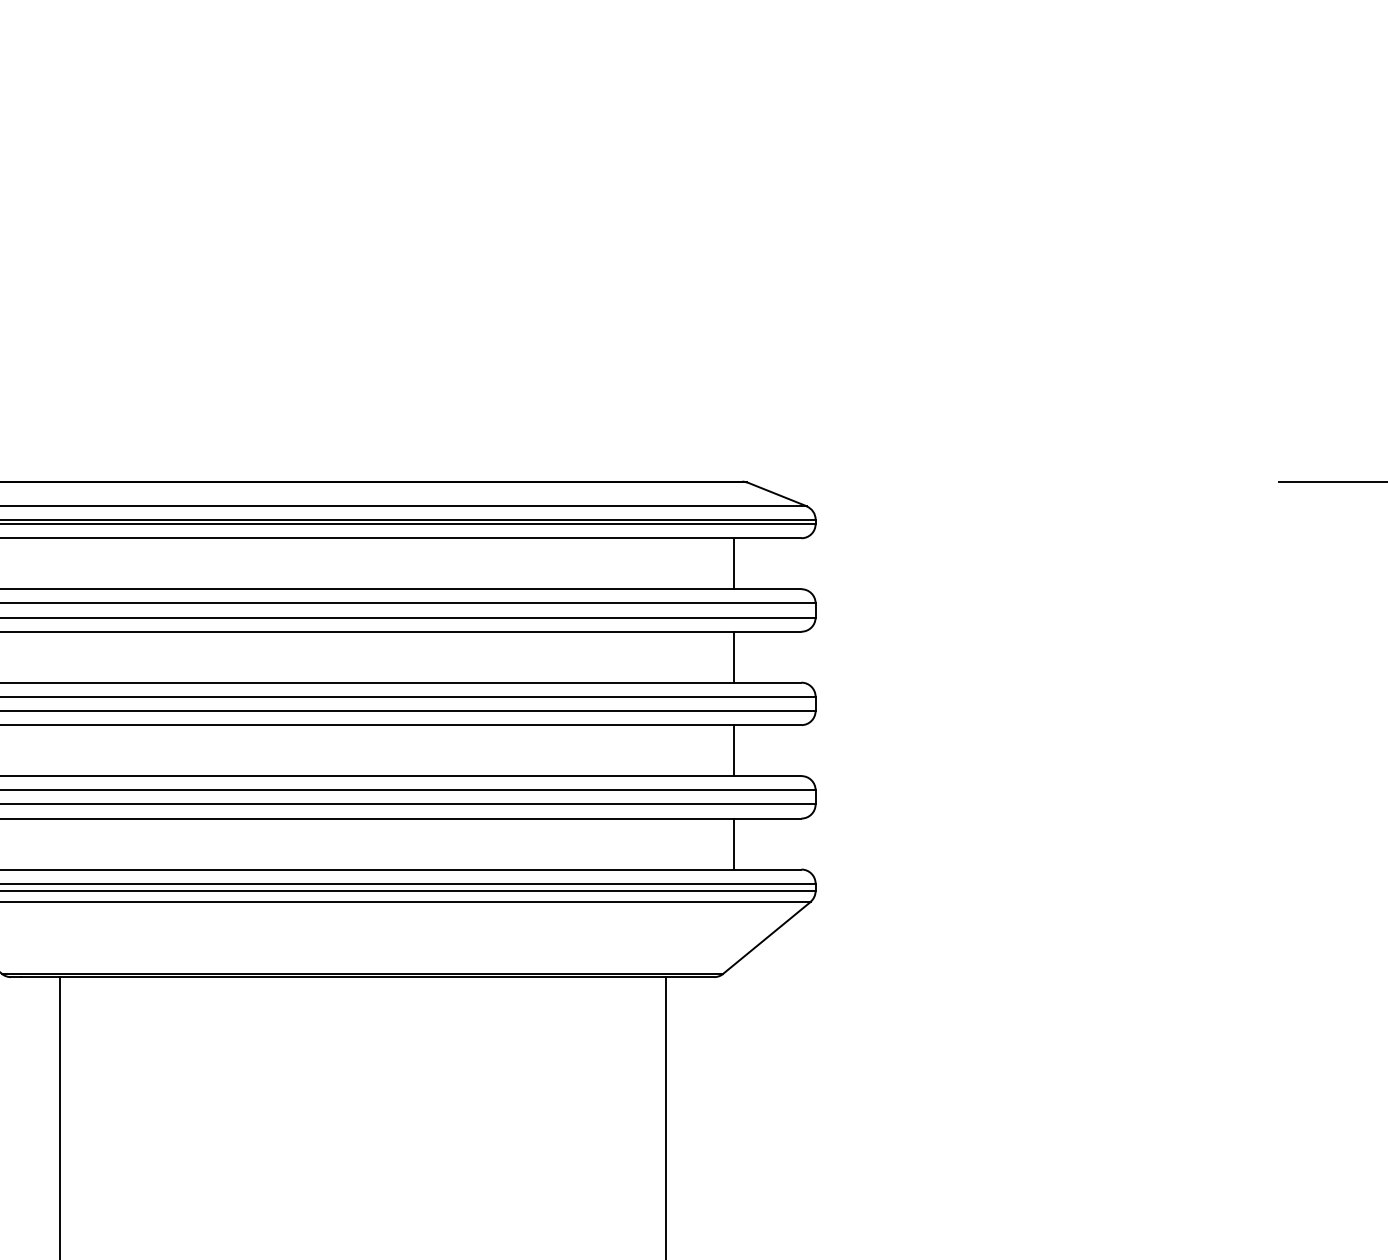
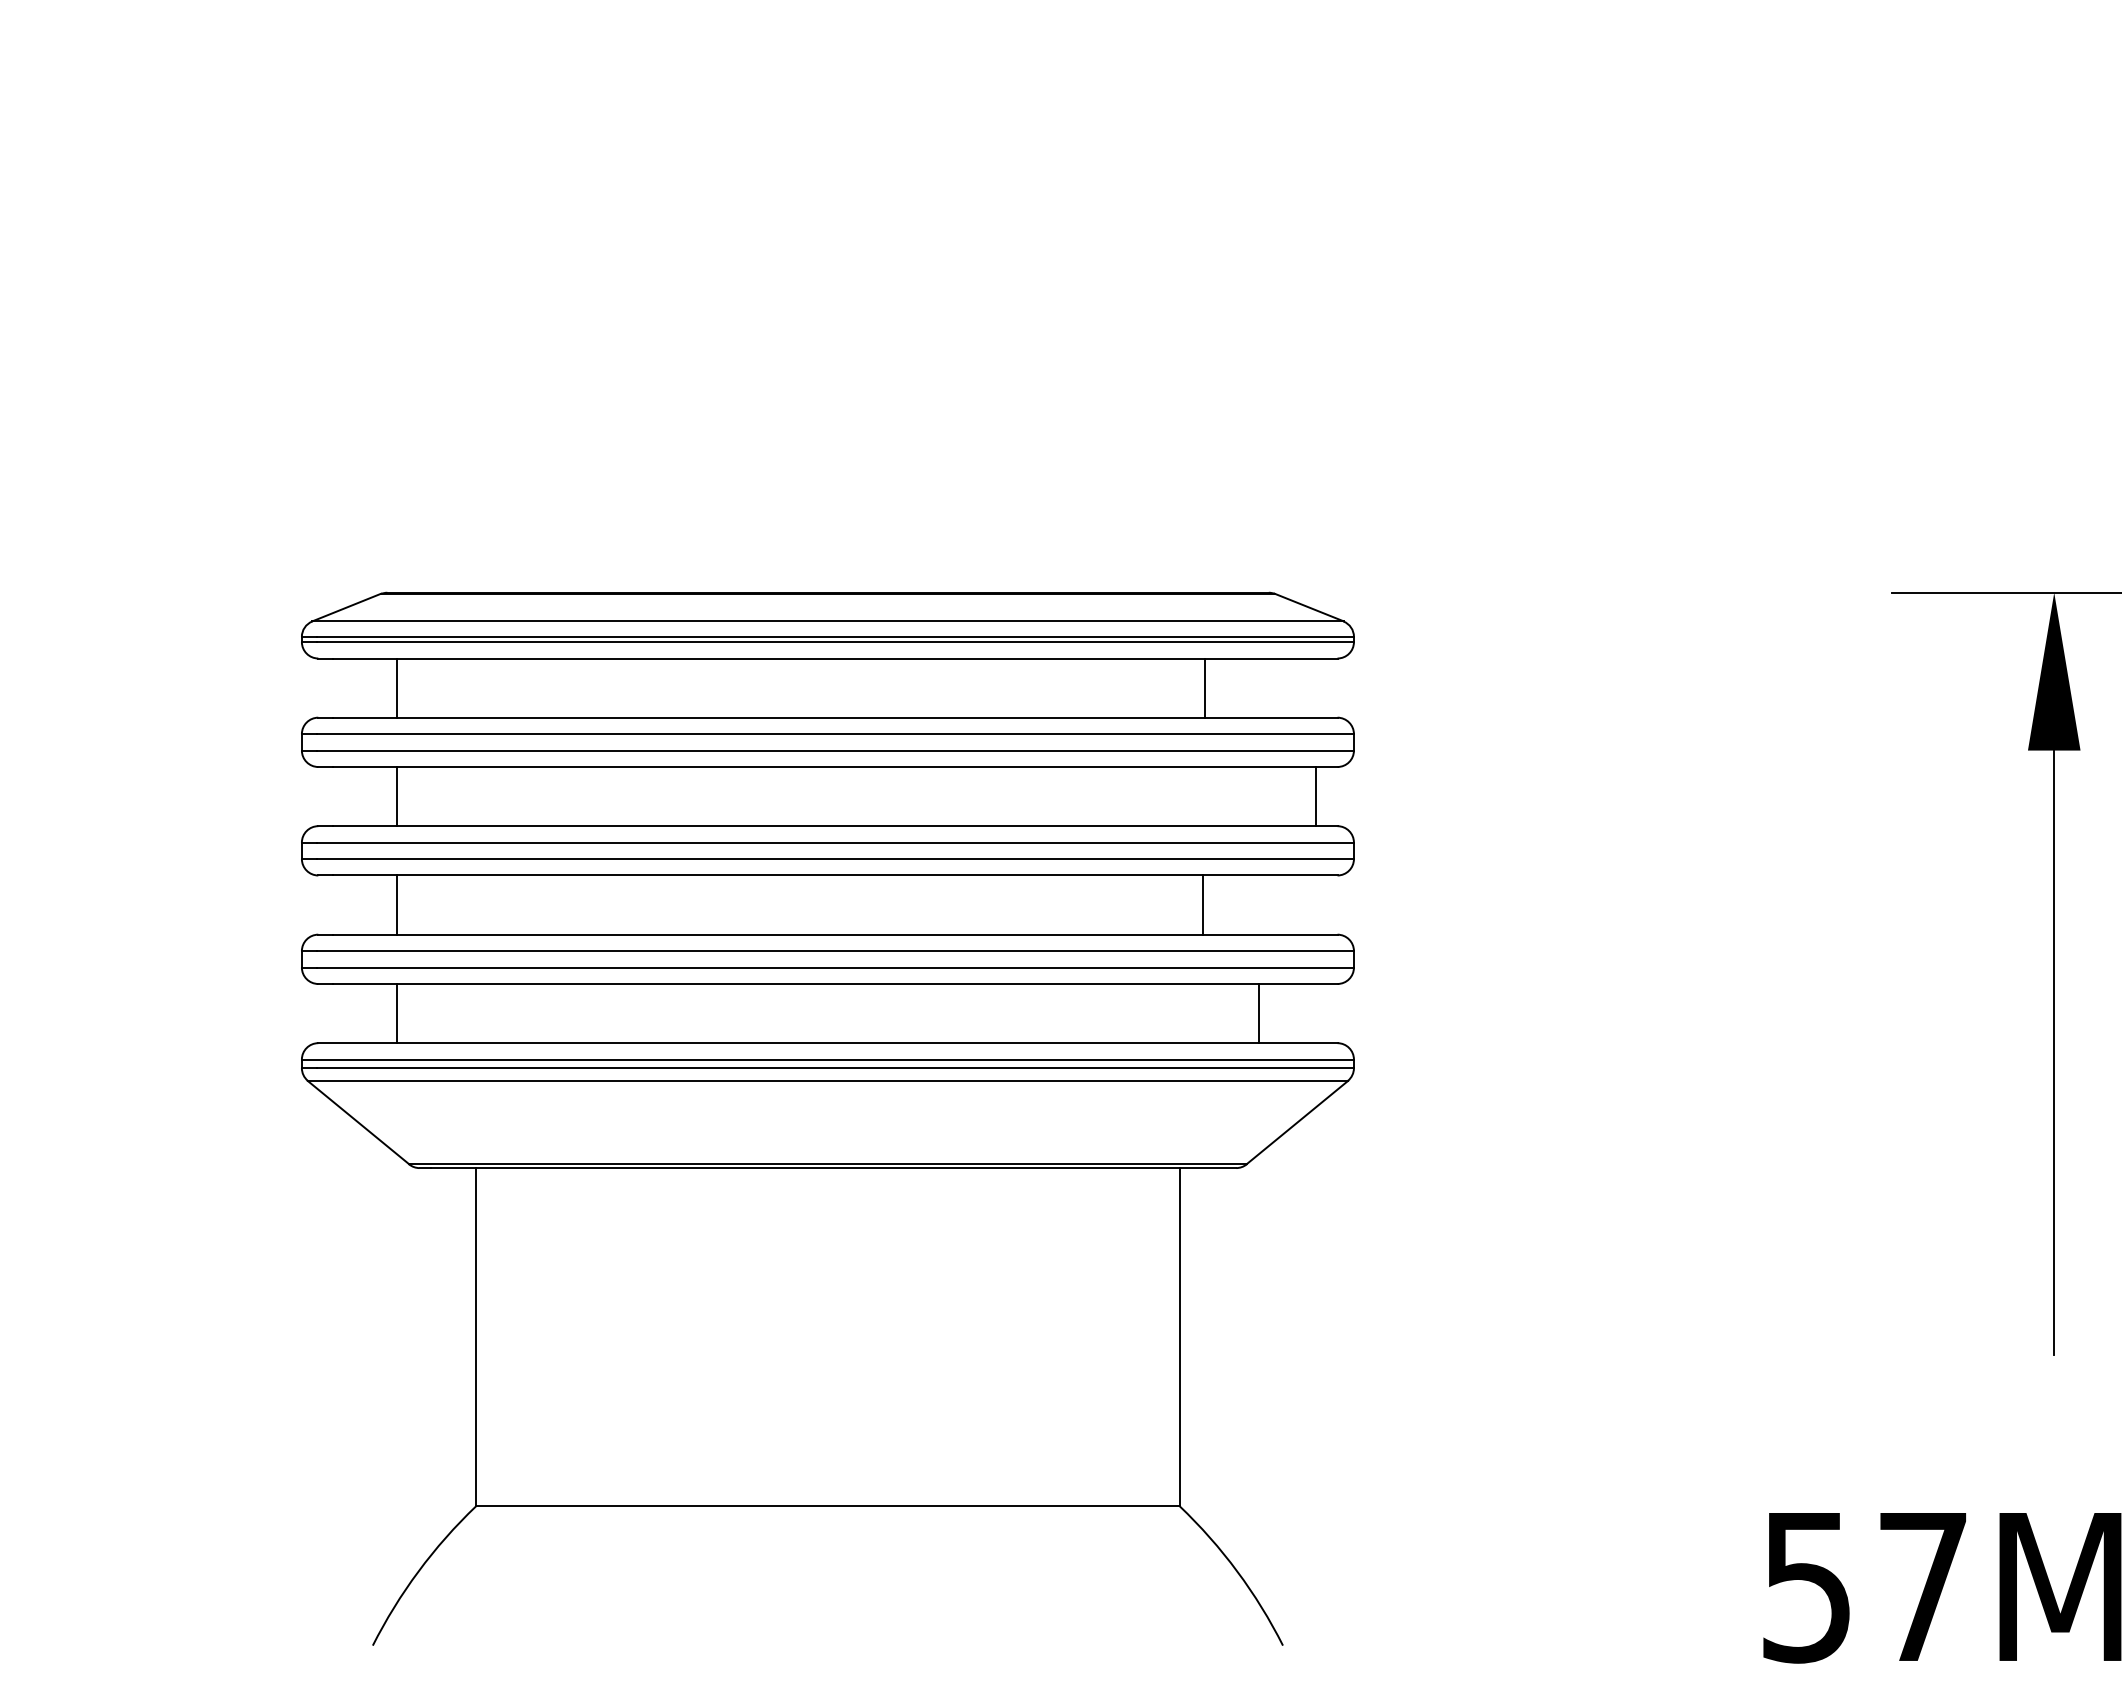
line: (733, 563) -> (1204, 687), moved
line: (733, 657) -> (1315, 796), moved
line: (733, 750) -> (1202, 904), moved

